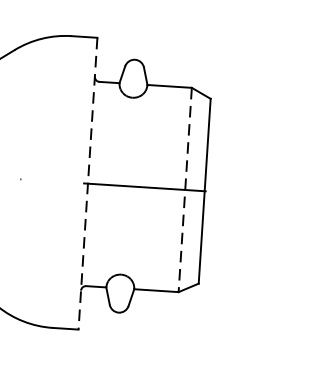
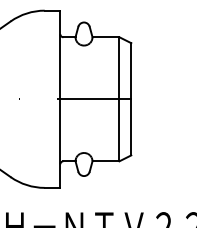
line: (88, 184) -> (60, 99), dashed -> solid
line: (185, 190) -> (119, 99), dashed -> solid

